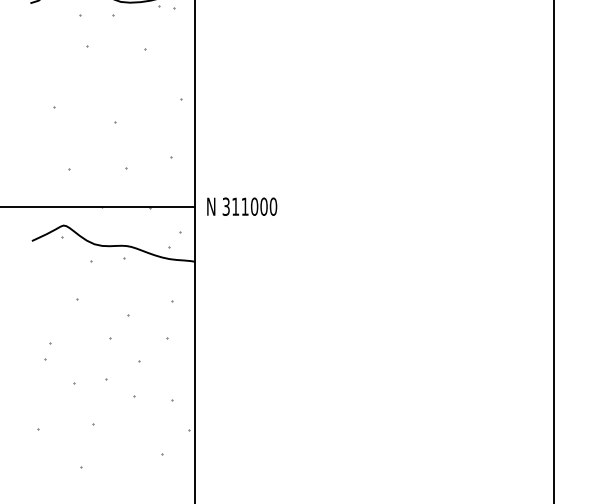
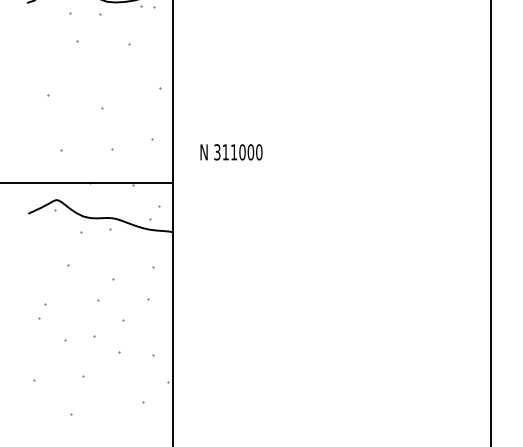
text: (242, 206) -> (231, 152), moved

